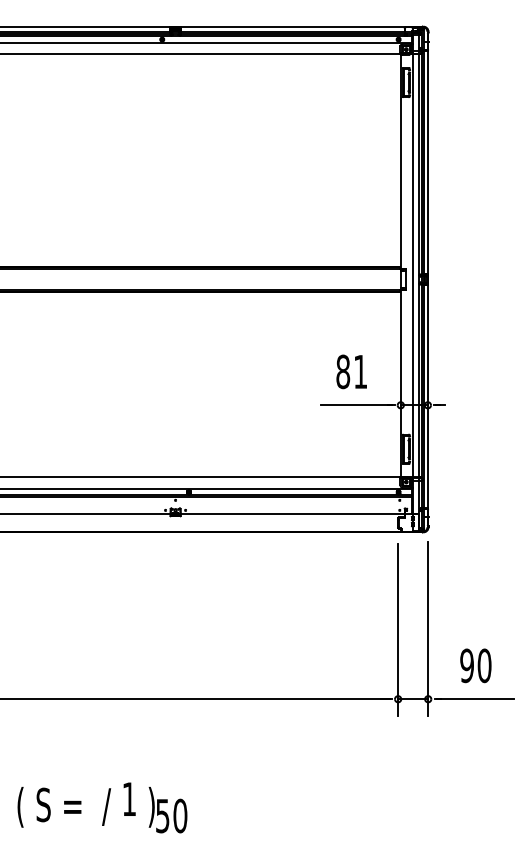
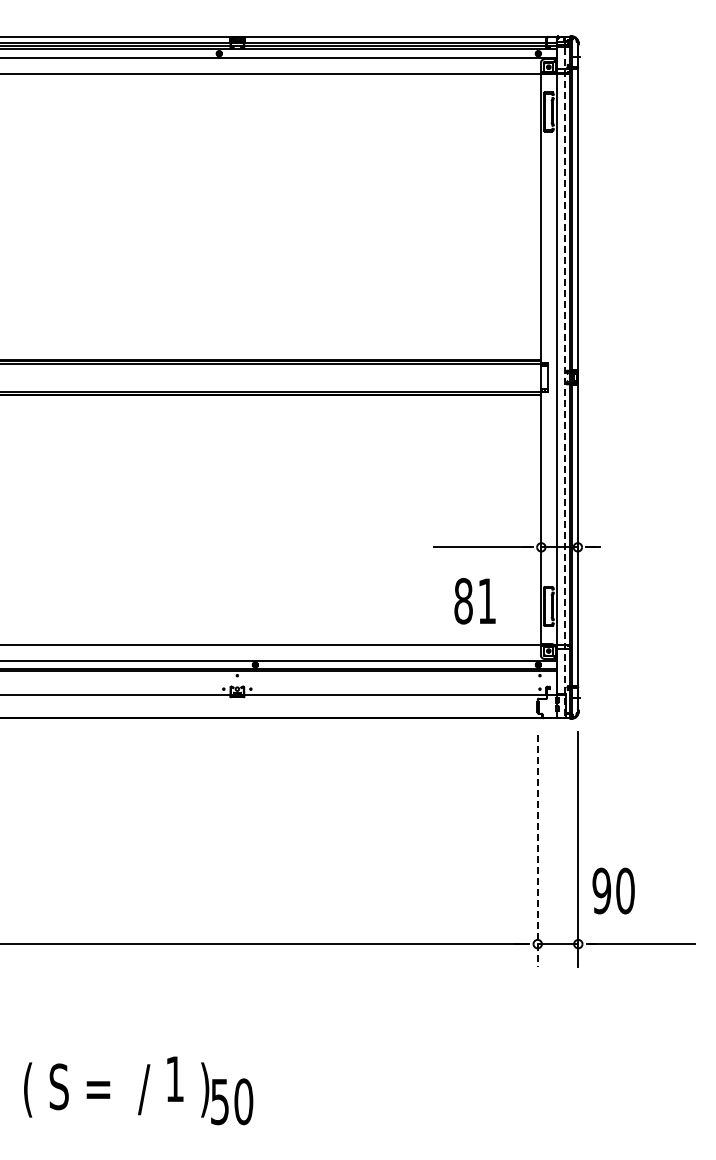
line: (418, 280) -> (565, 378), solid -> dashed
text: (351, 372) -> (474, 601), moved
line: (397, 629) -> (537, 850), solid -> dashed
text: (475, 665) -> (613, 890), moved

